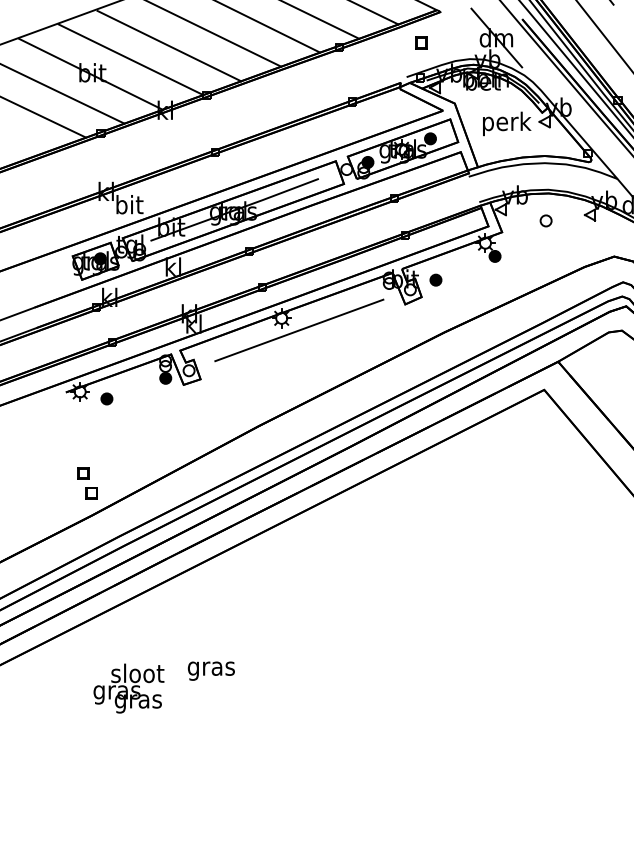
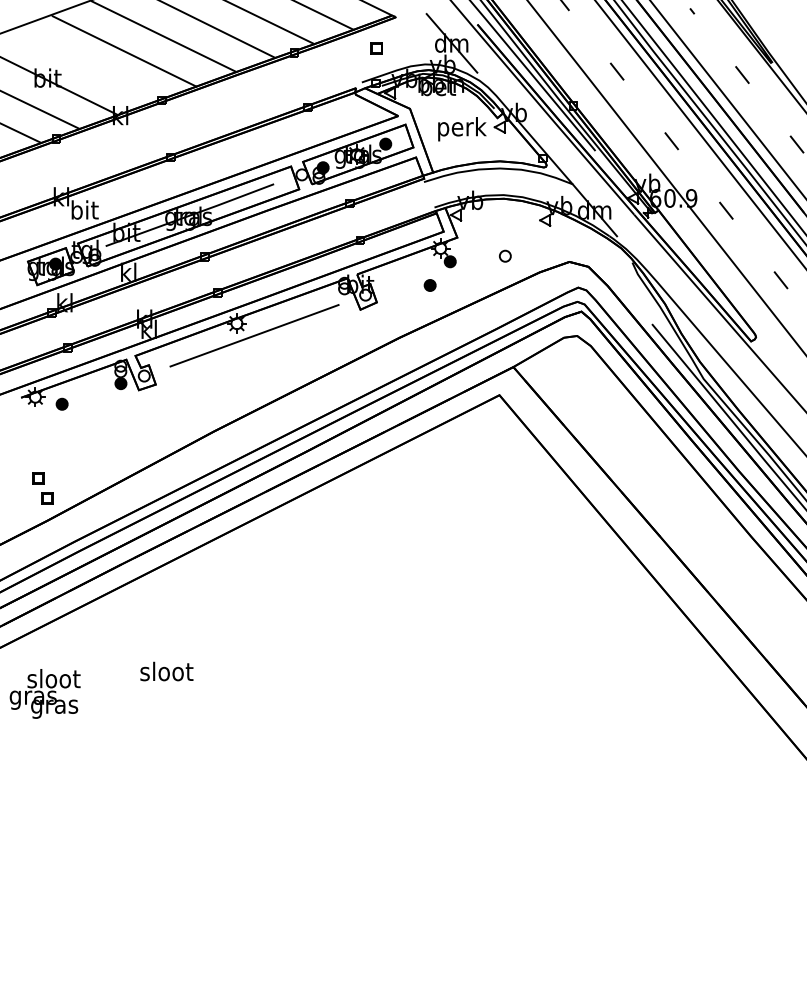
line: (130, 59) -> (85, 64), removed
part: (546, 220) -> (505, 255), moved
part: (435, 280) -> (429, 285), moved
text: (211, 668) -> (166, 673), gras -> sloot
text: (128, 688) -> (44, 693), moved

